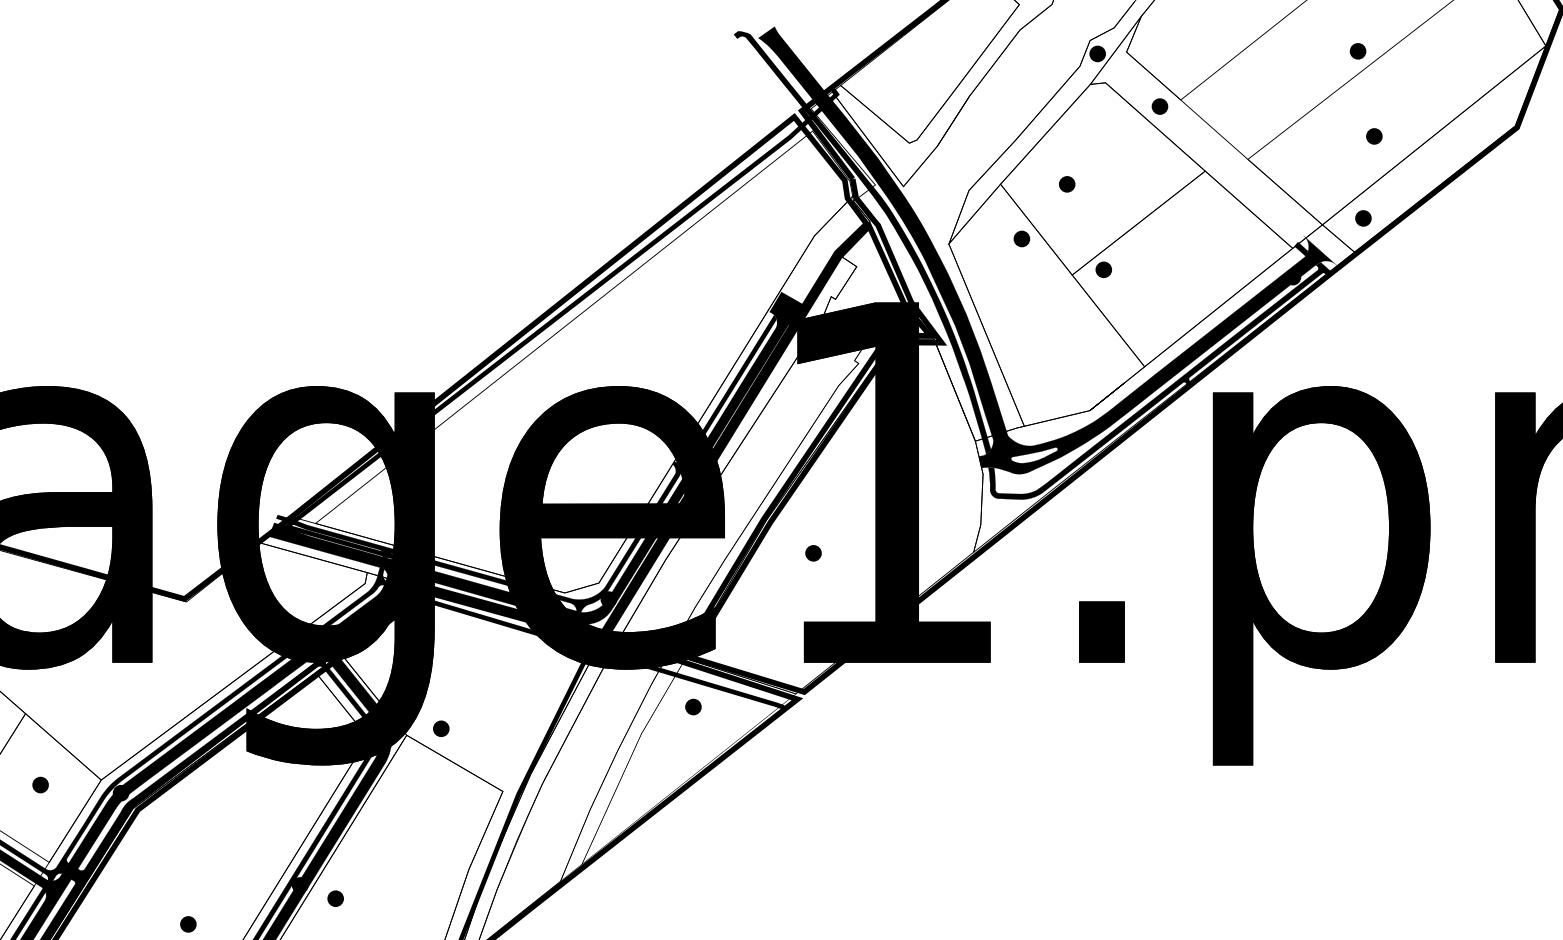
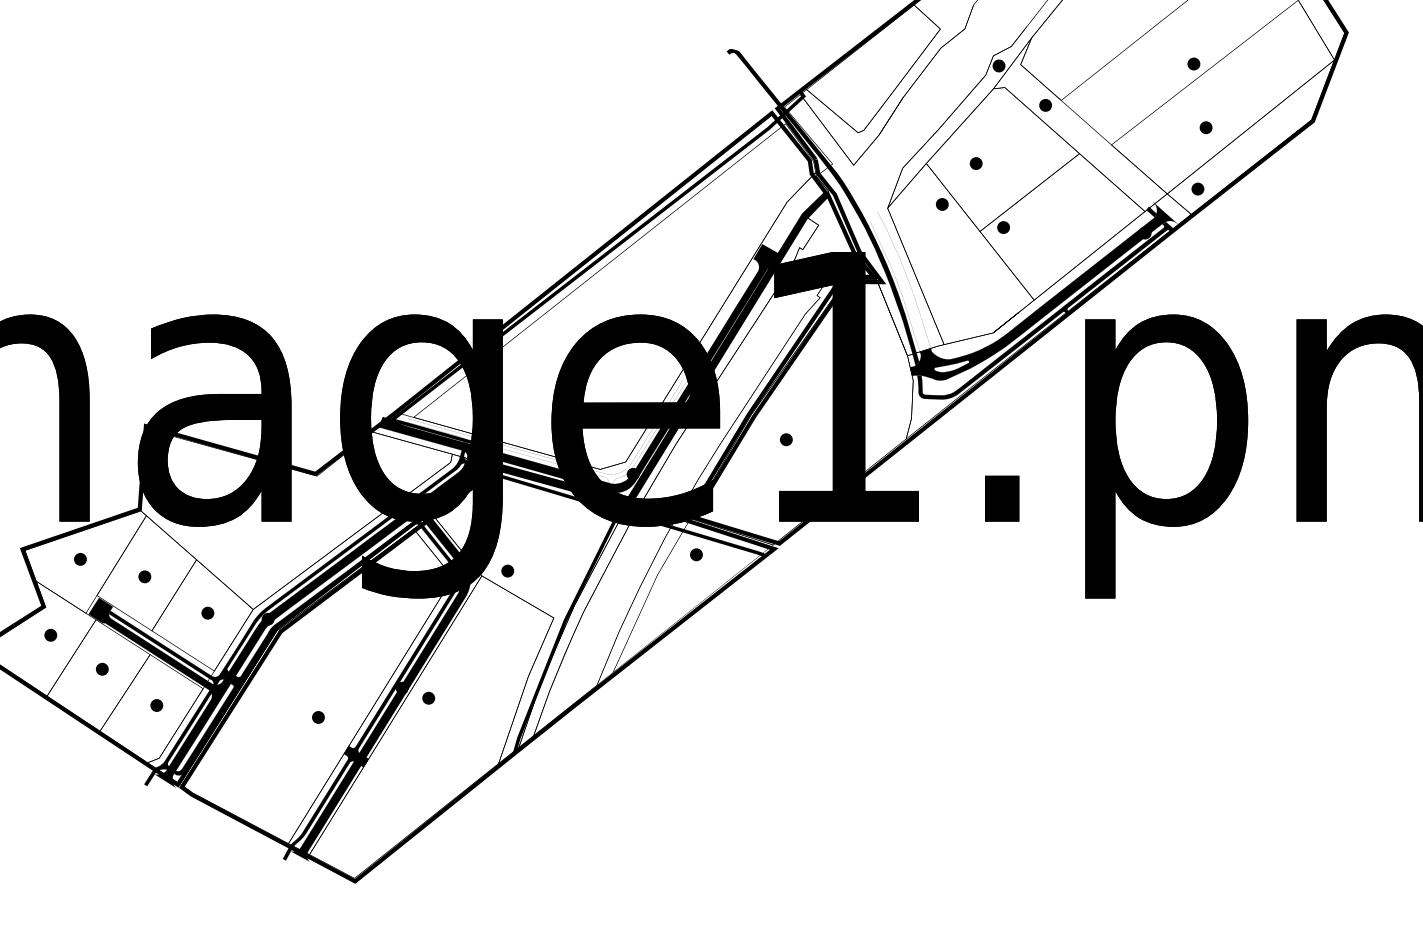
fill: (881, 230) -> (837, 198), removed
fill: (526, 472) -> (571, 379), removed

